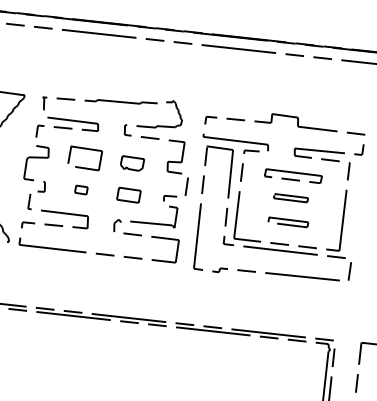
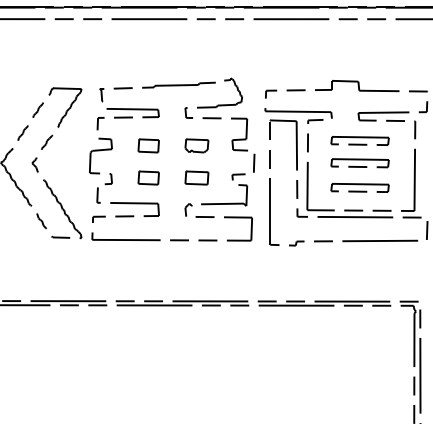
part: (84, 158) -> (148, 145), size x0.62
part: (81, 189) -> (148, 177), size x1.67
part: (290, 198) -> (359, 163), size x1.67
part: (287, 221) -> (359, 187), size x1.43

